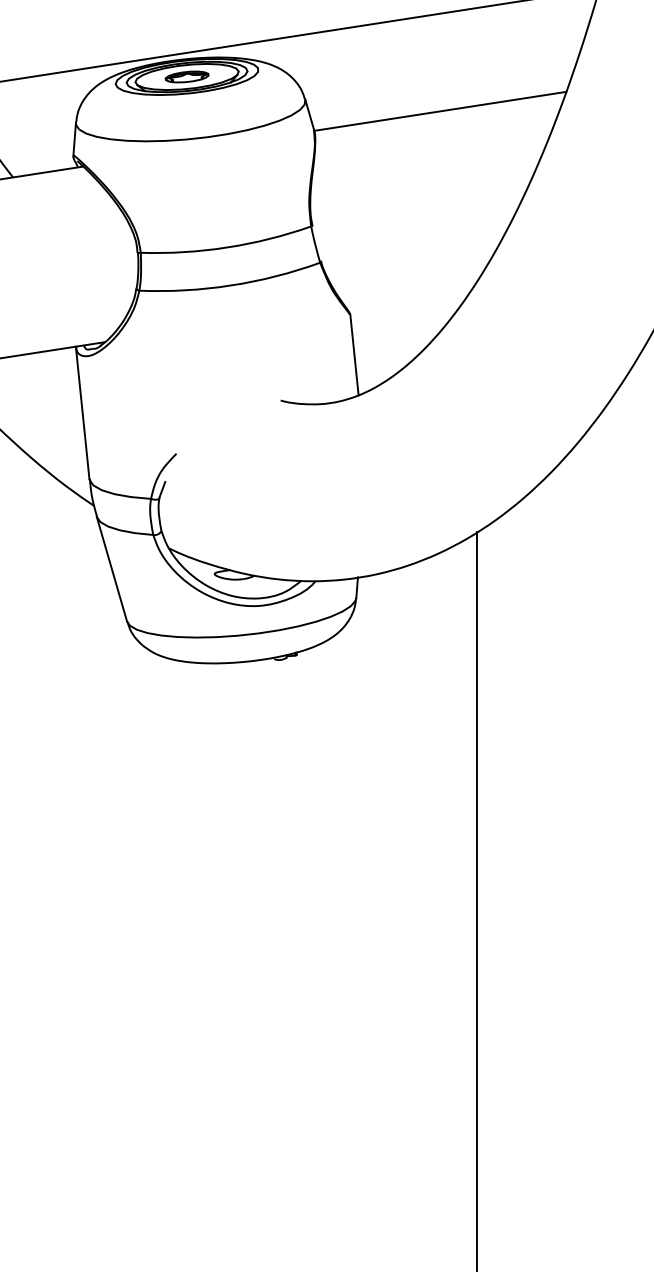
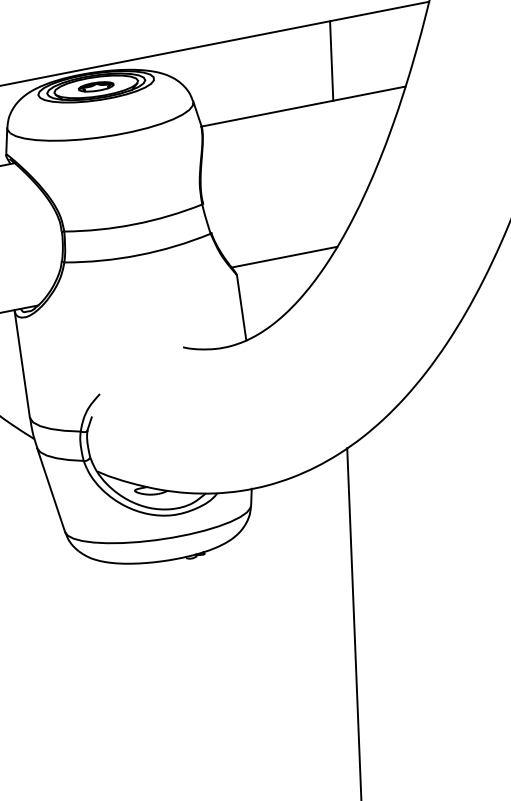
line: (477, 56) -> (332, 60), added
line: (409, 294) -> (284, 256), added

